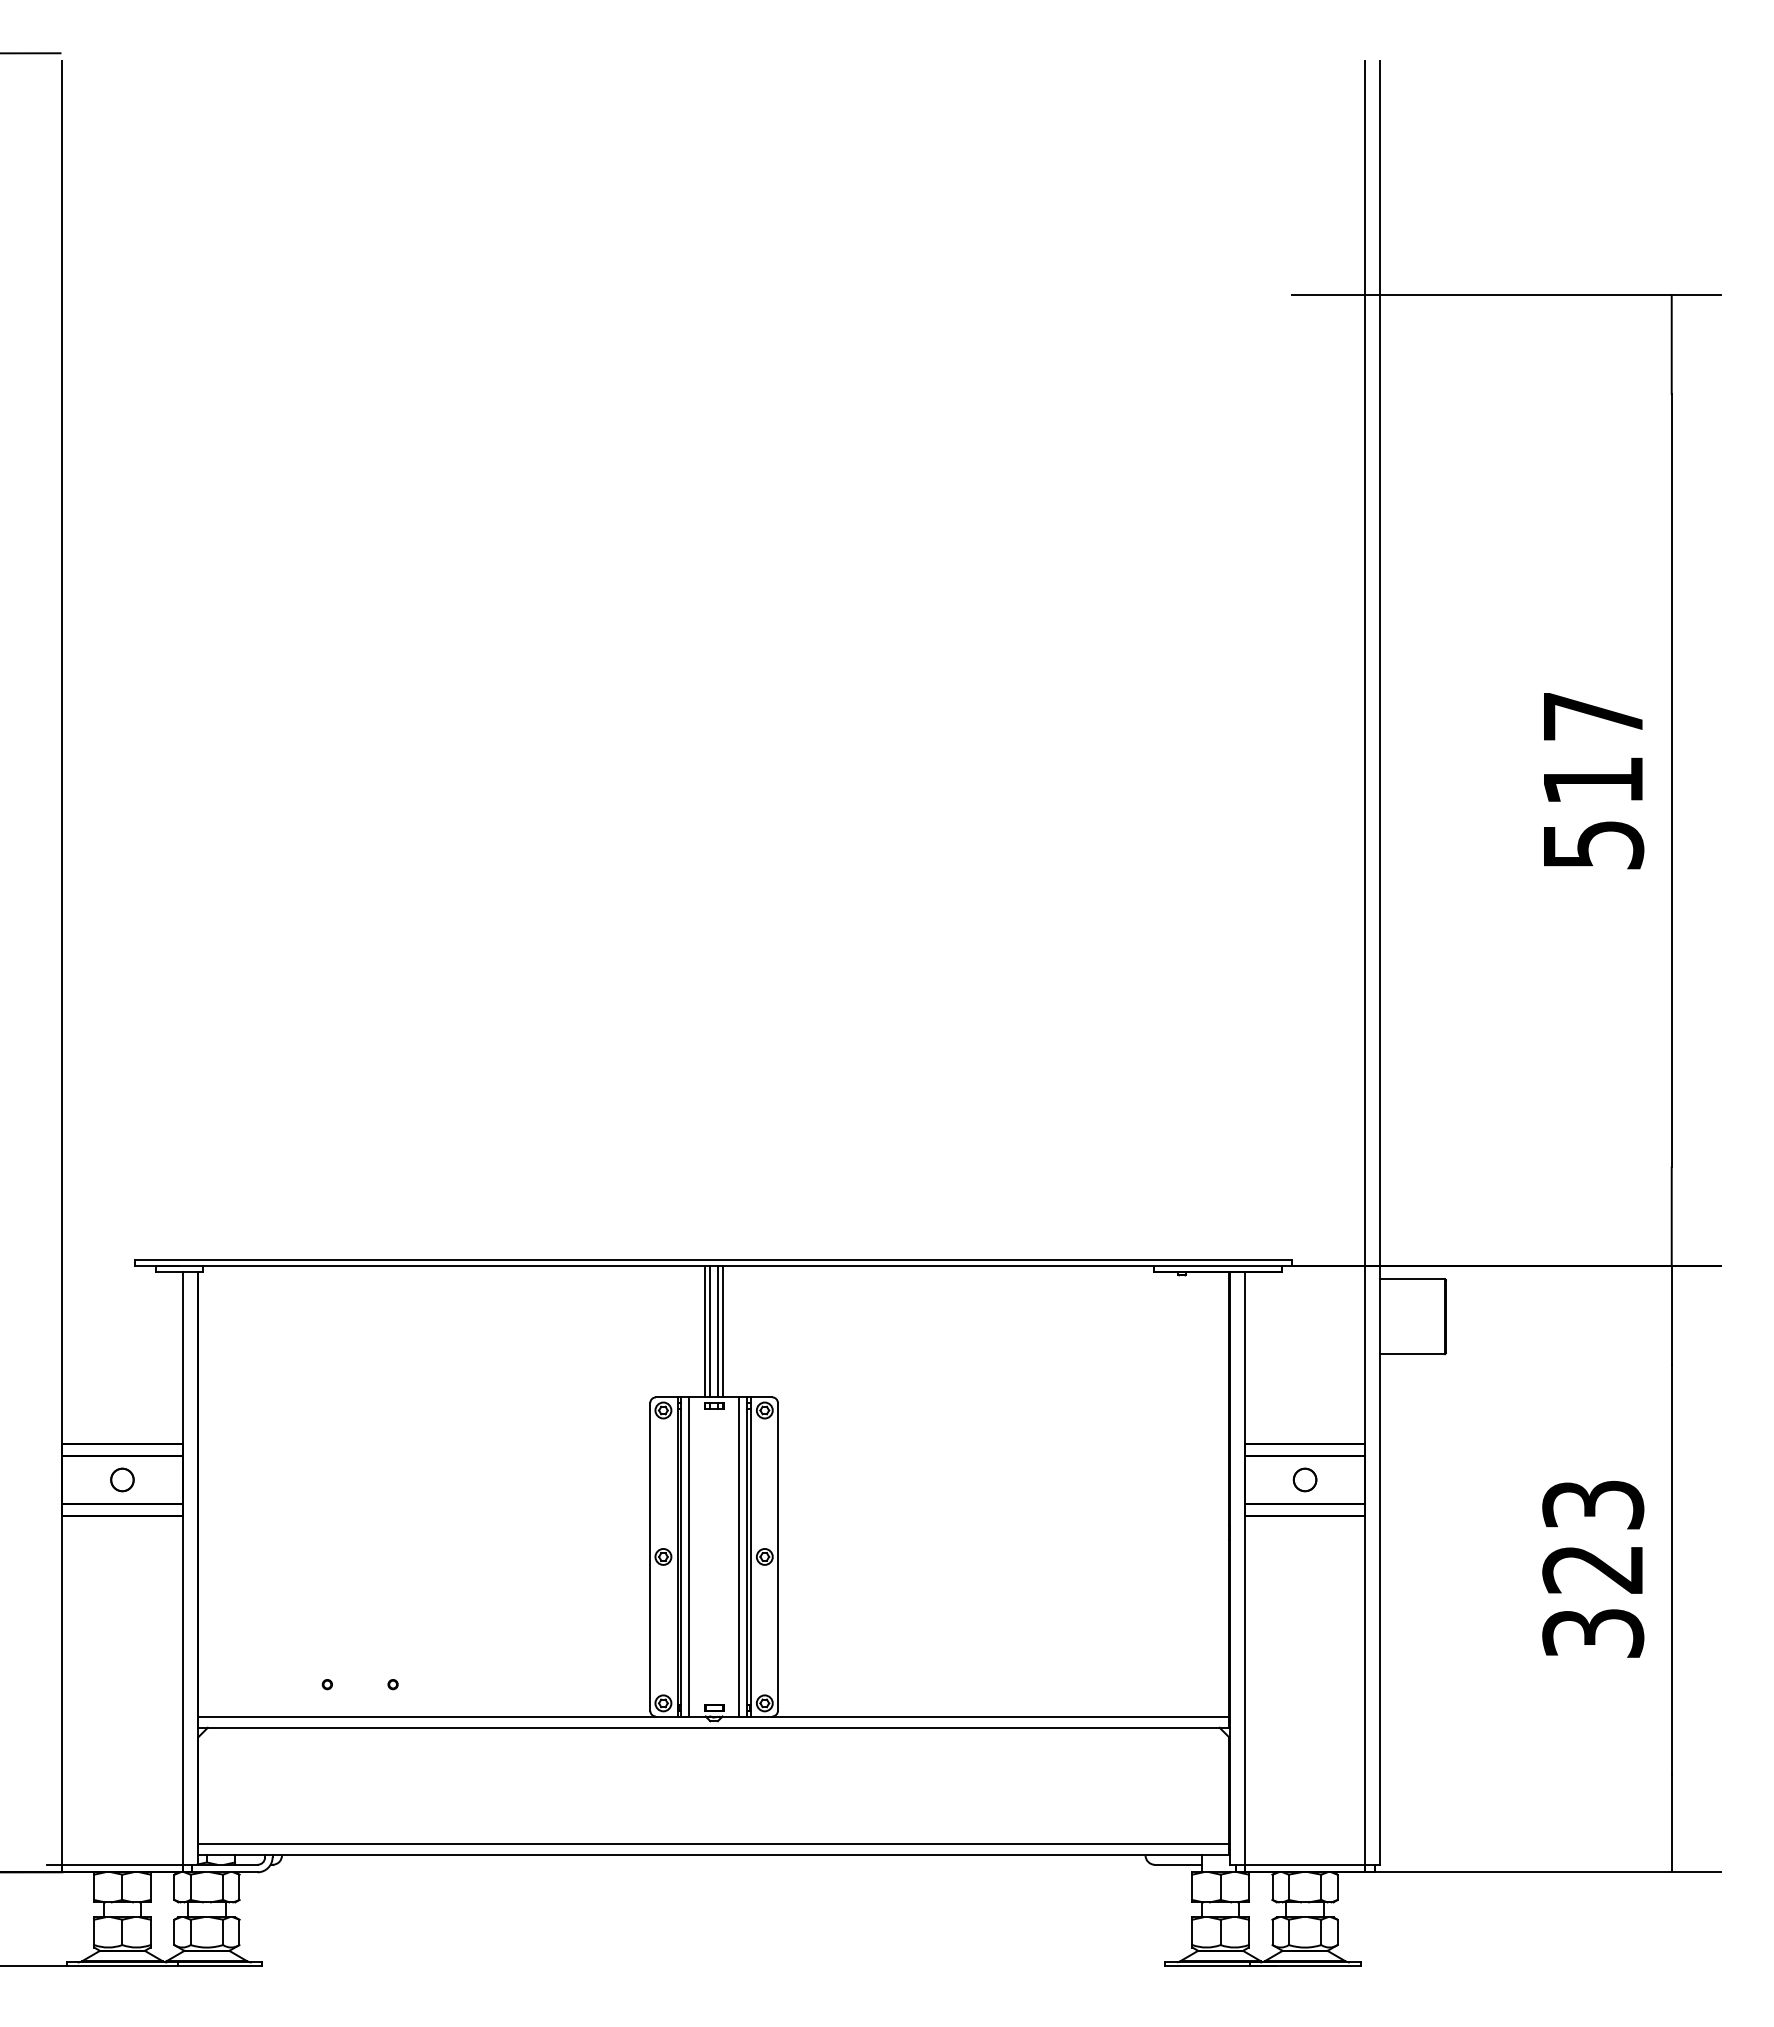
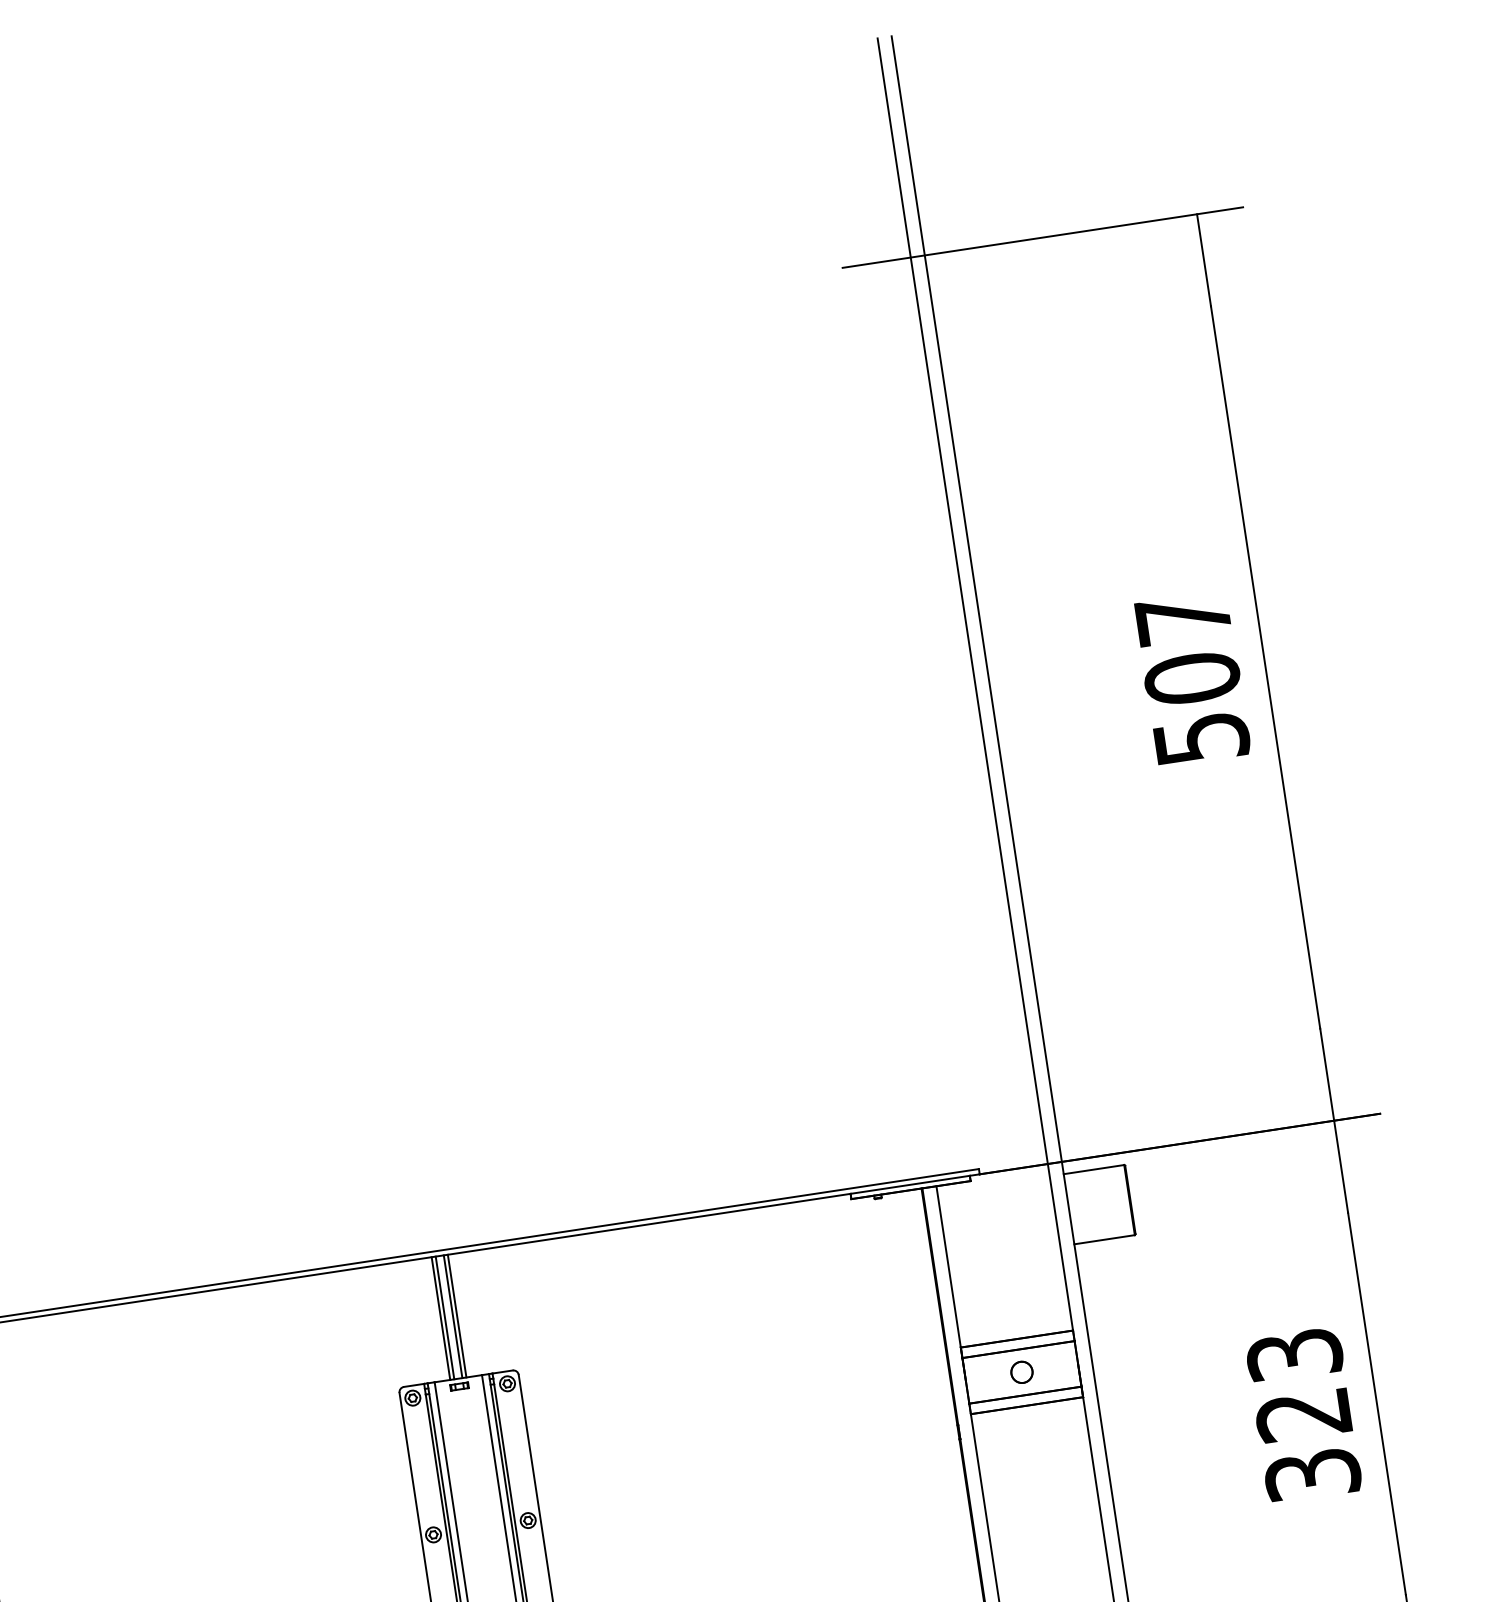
text: (1593, 780) -> (1192, 678), 517 -> 507

